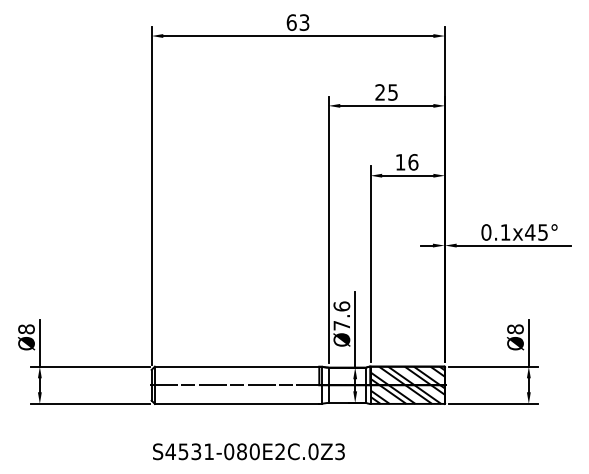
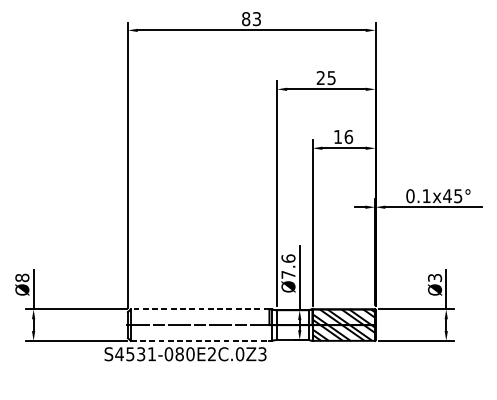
text: (291, 22) -> (245, 18), 63 -> 83
text: (515, 329) -> (435, 278), Ø8 -> Ø3
line: (236, 366) -> (199, 309), solid -> dashed
line: (237, 403) -> (200, 340), solid -> dashed
text: (248, 451) -> (185, 354), moved

